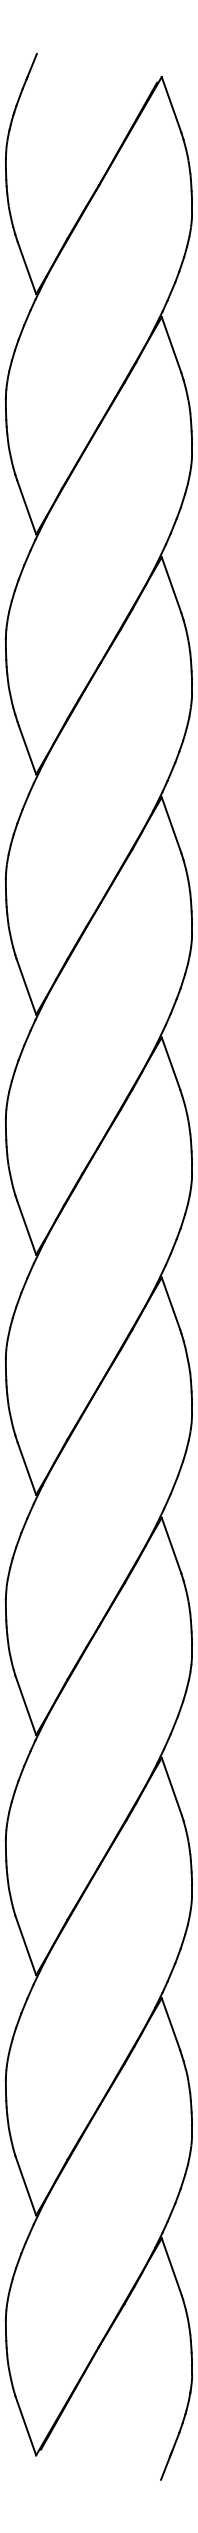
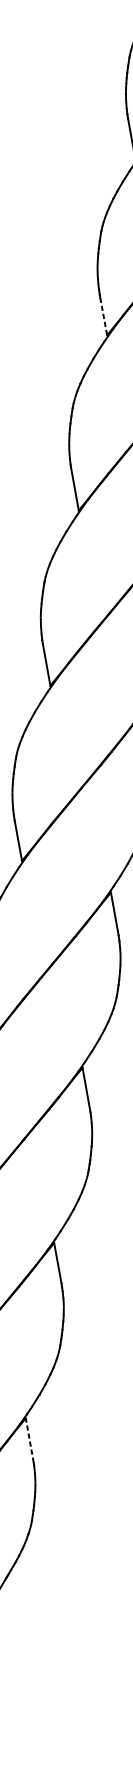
line: (27, 750) -> (103, 316), solid -> dashed
line: (171, 2267) -> (29, 1440), solid -> dashed

